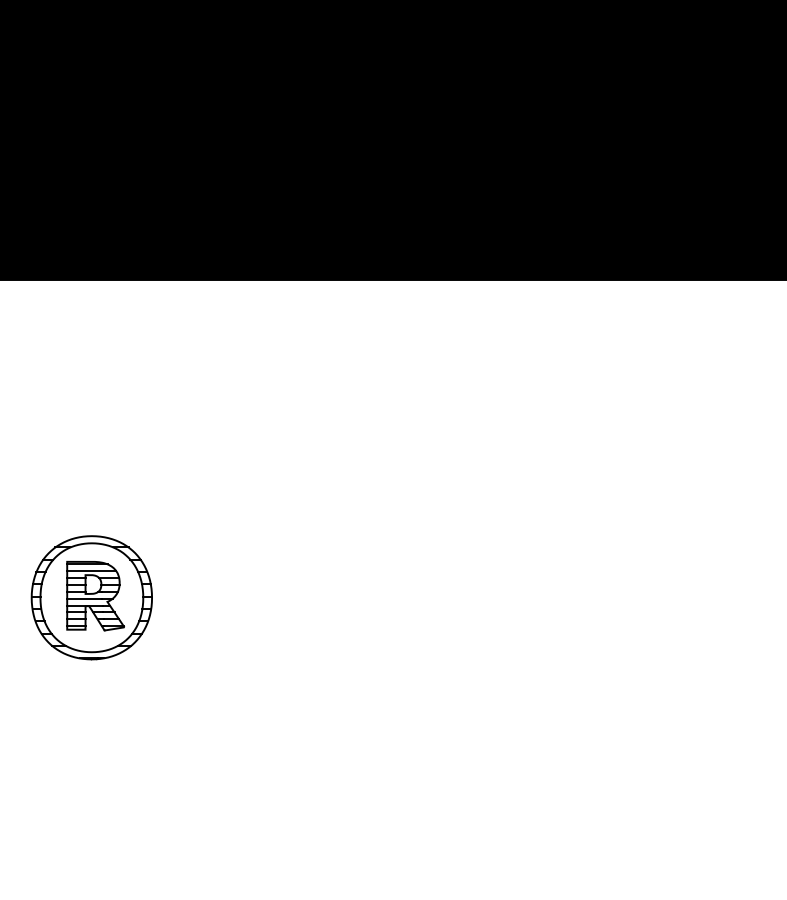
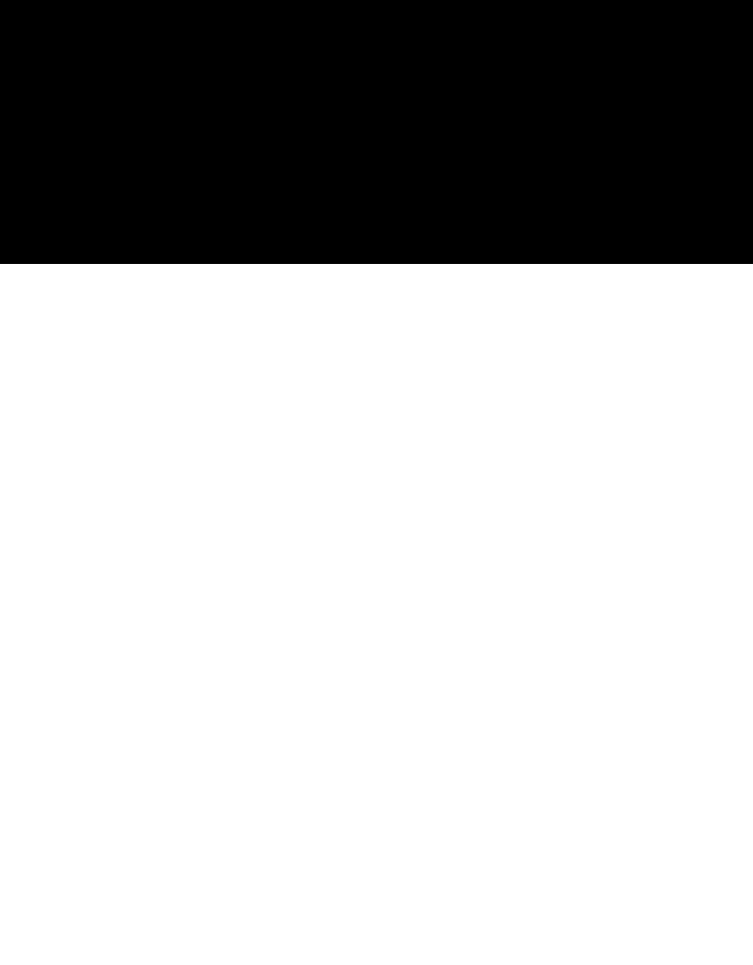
part: (92, 598) -> (87, 552), removed

